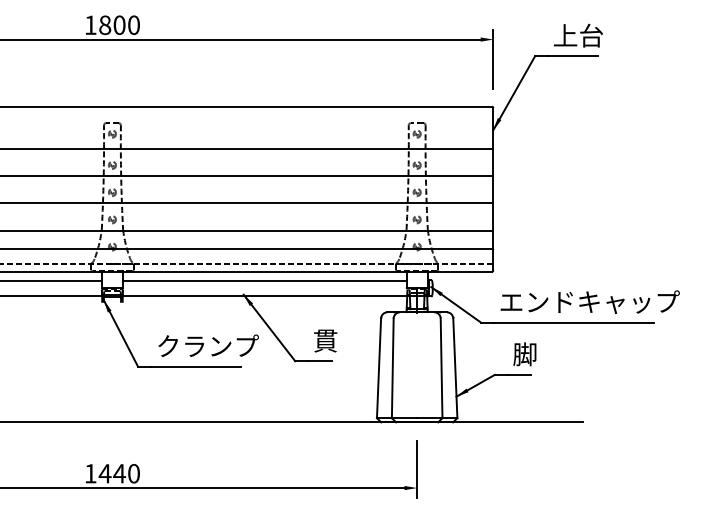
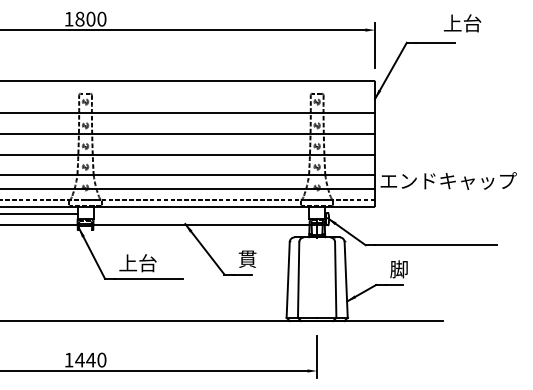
text: (577, 35) -> (461, 23), moved
line: (264, 281) -> (201, 214), removed
text: (589, 301) -> (448, 180), moved
text: (207, 346) -> (157, 263), クランプ -> 上台

